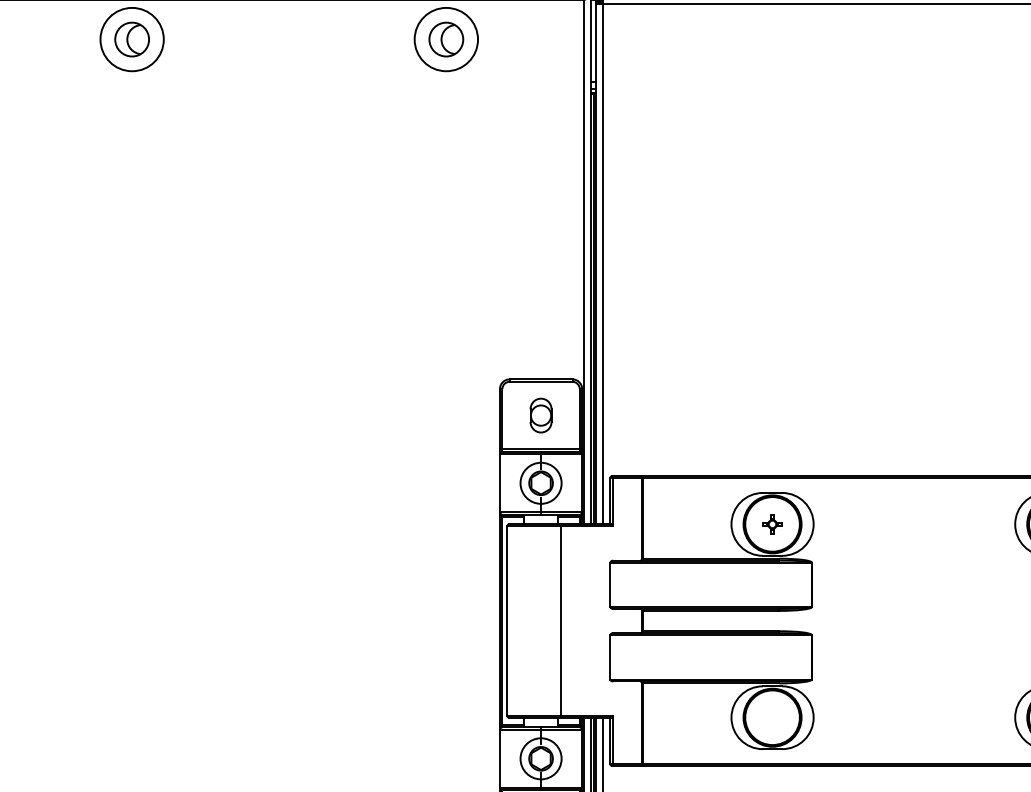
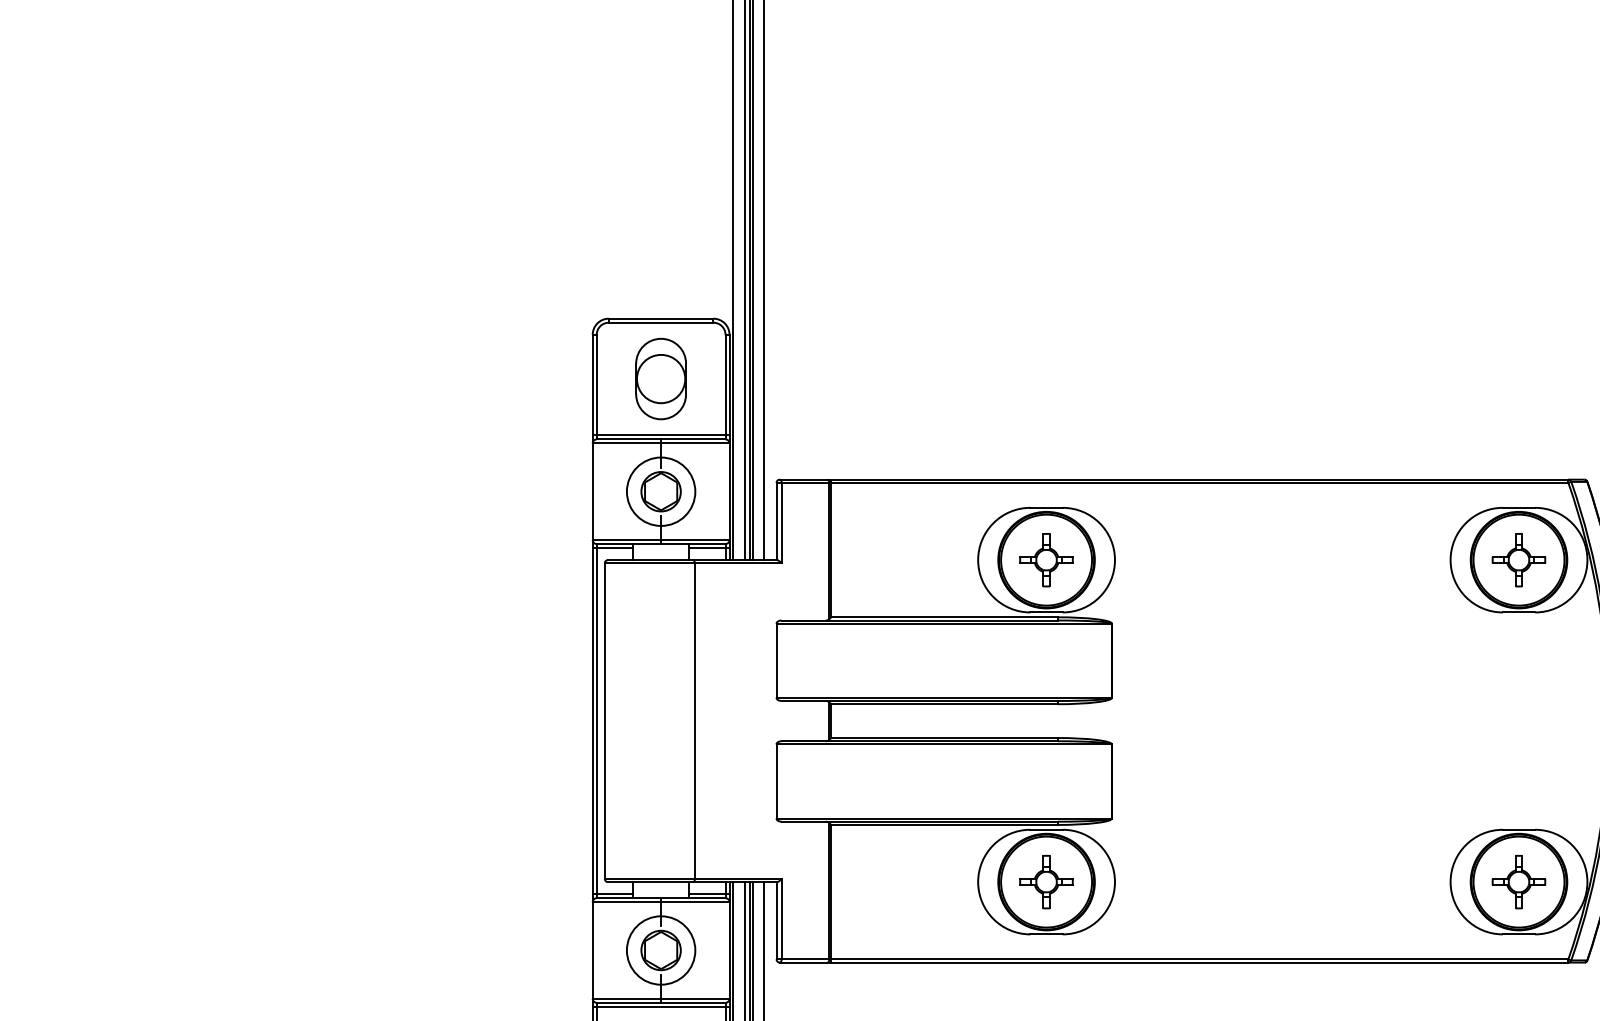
part: (540, 415) -> (660, 378), size x1.43
part: (772, 524) -> (1046, 560), size x1.67
part: (772, 717) -> (1046, 881), added

